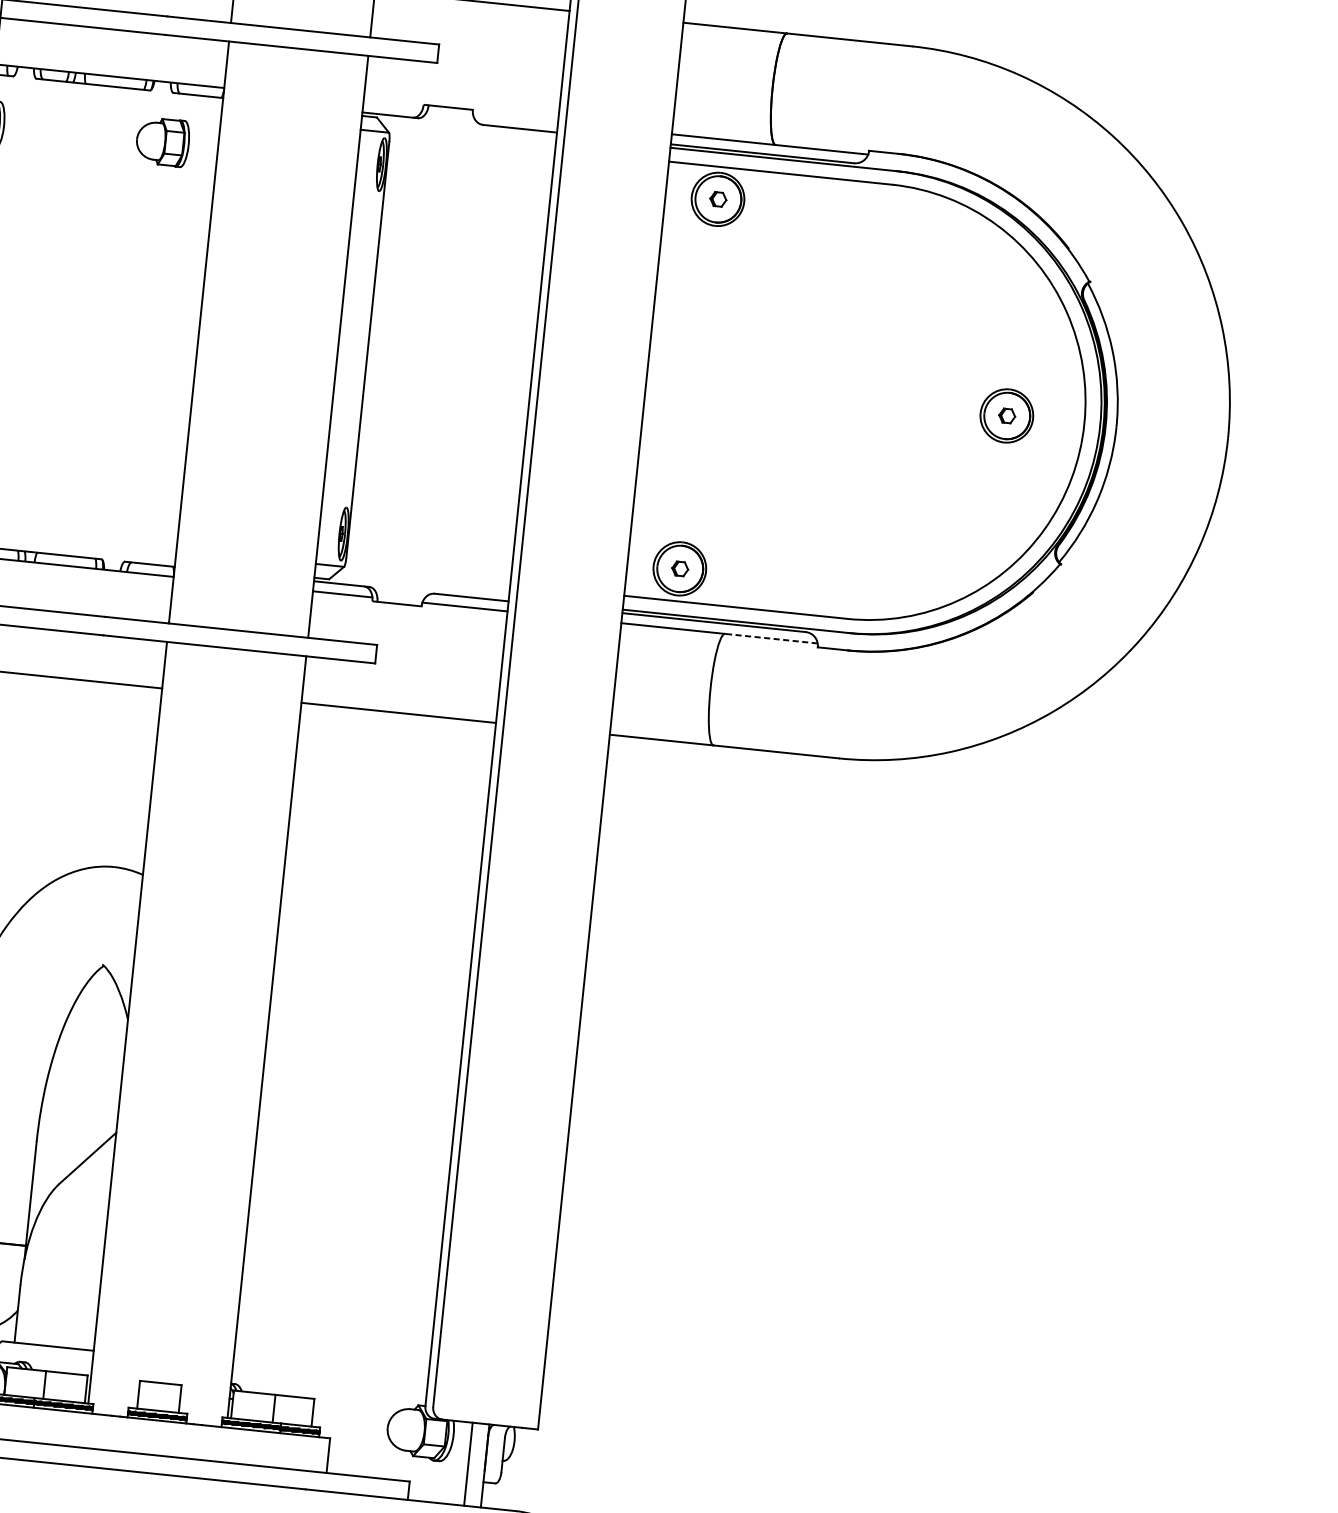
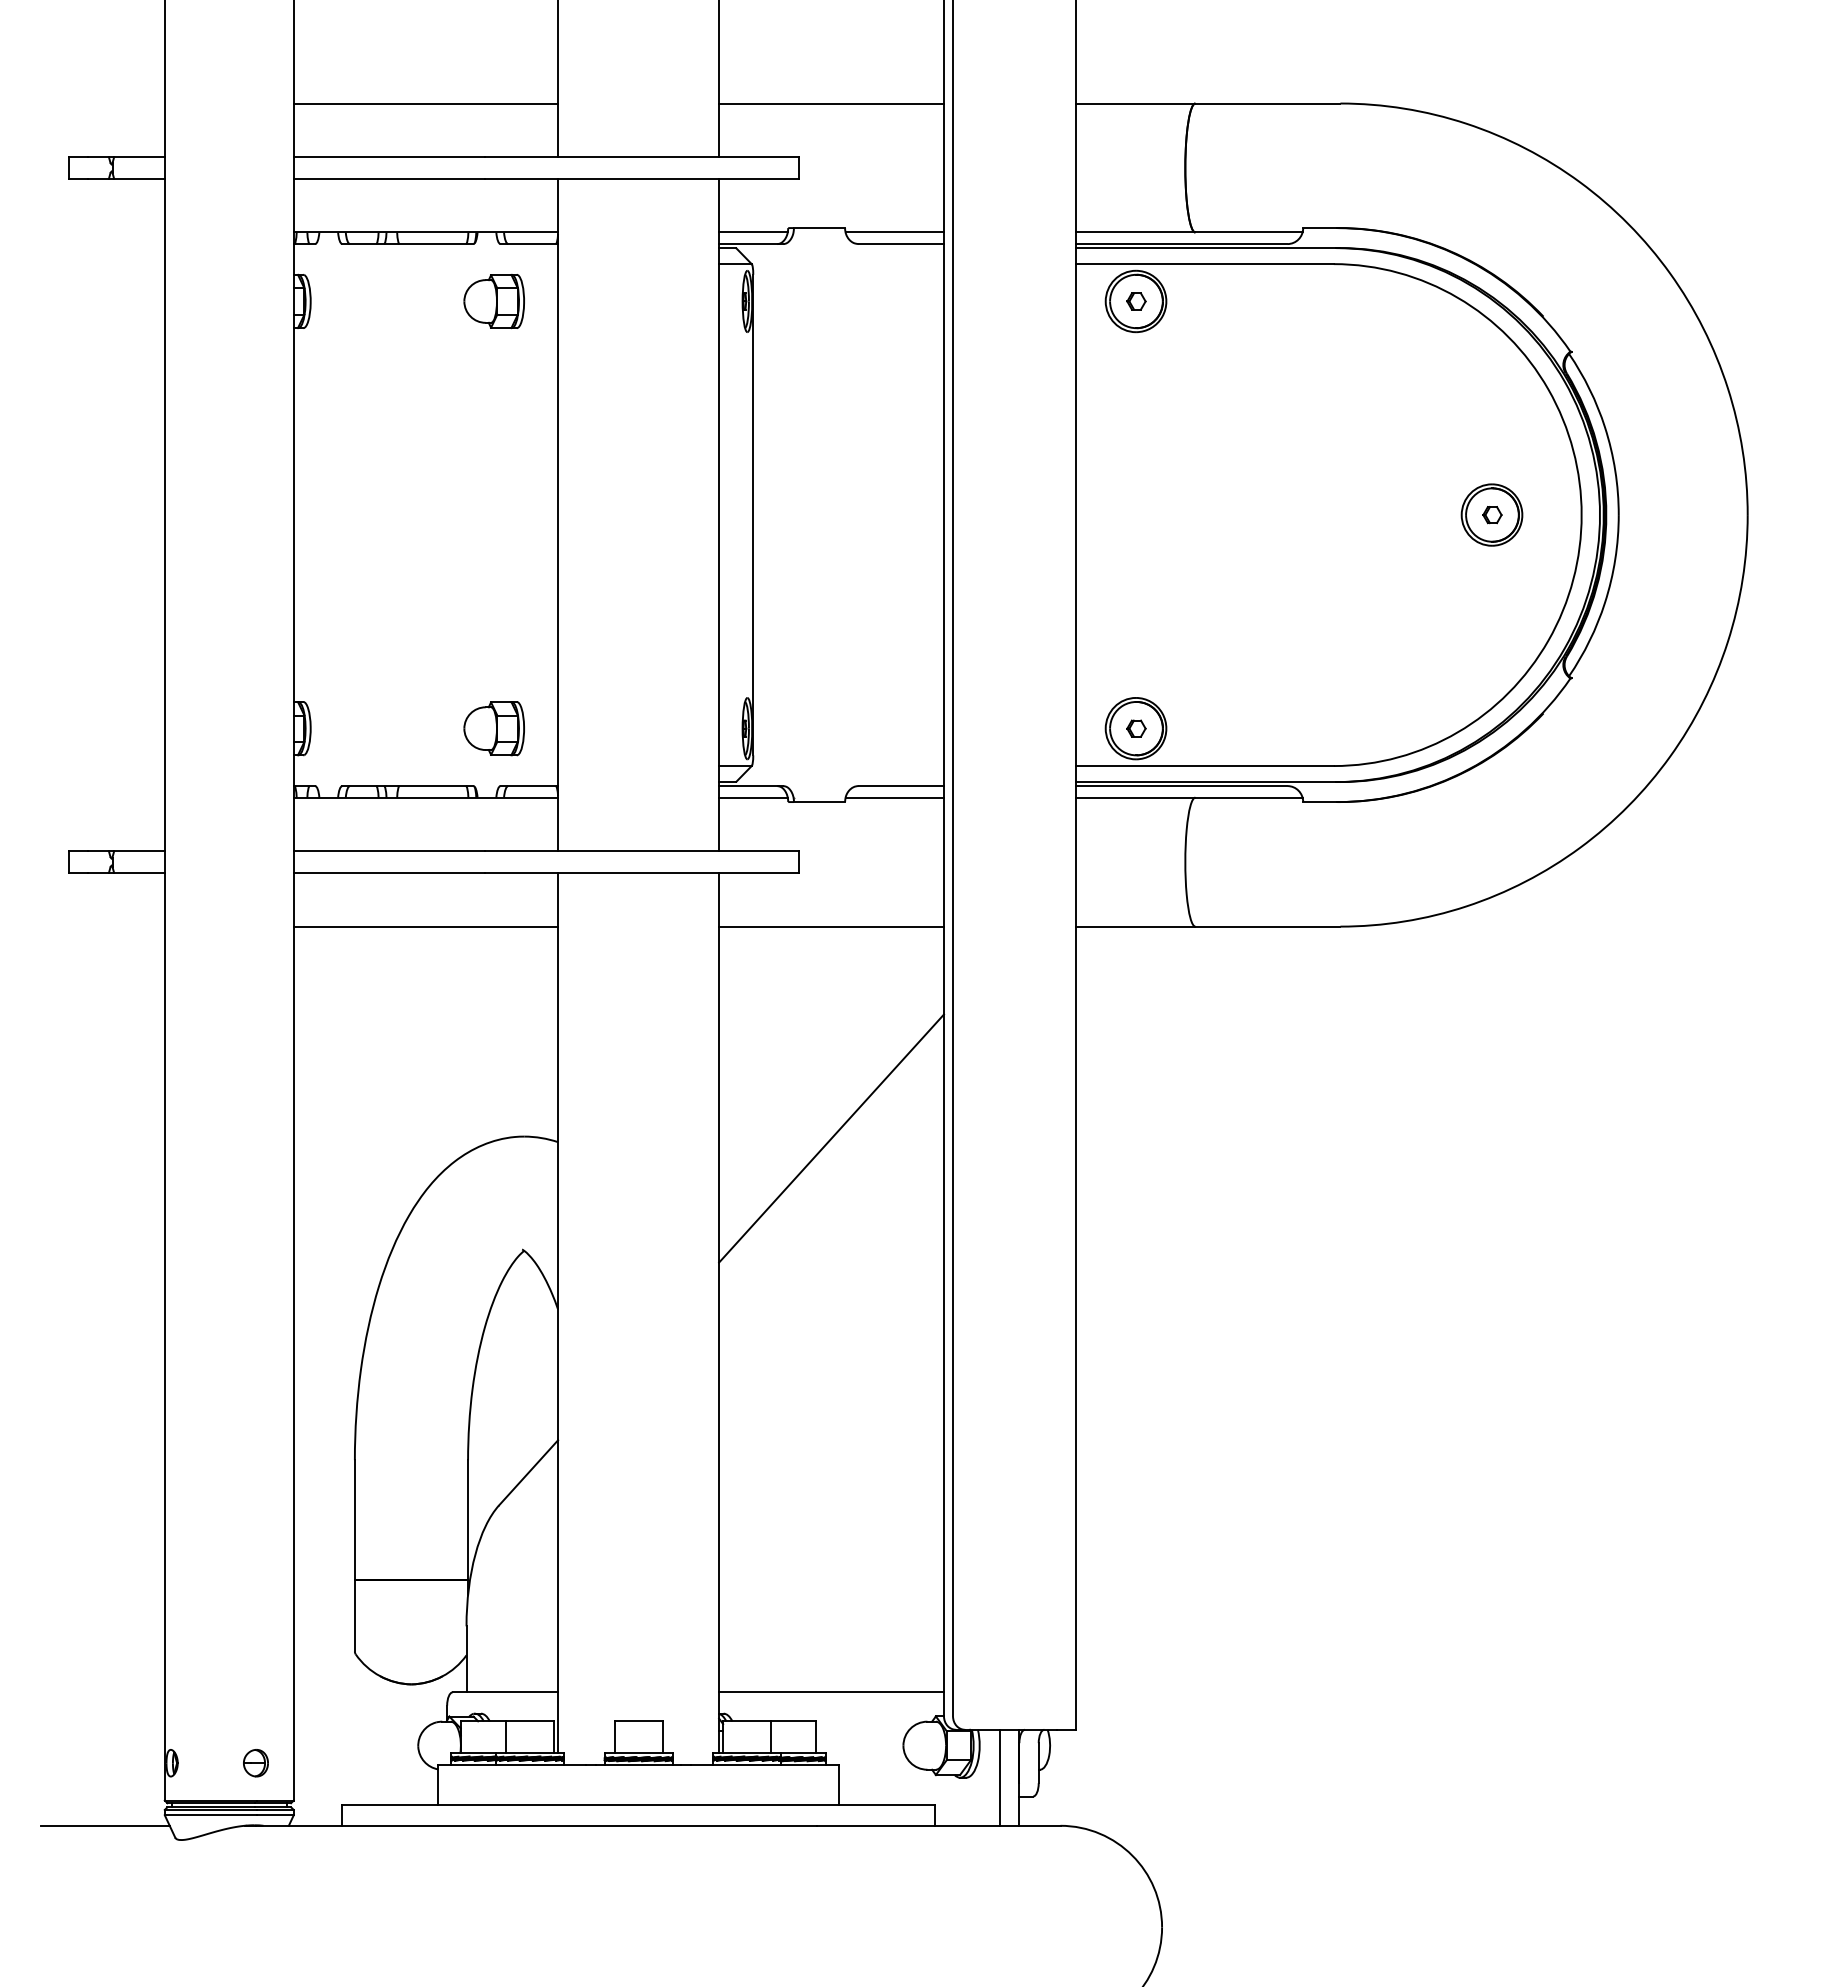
line: (393, 105) -> (753, 232), added
line: (515, 118) -> (894, 232), added
part: (124, 511) -> (493, 728), added
line: (771, 638) -> (1249, 797), dashed -> solid
line: (379, 896) -> (831, 1138), added
line: (330, 1375) -> (831, 1692), added

